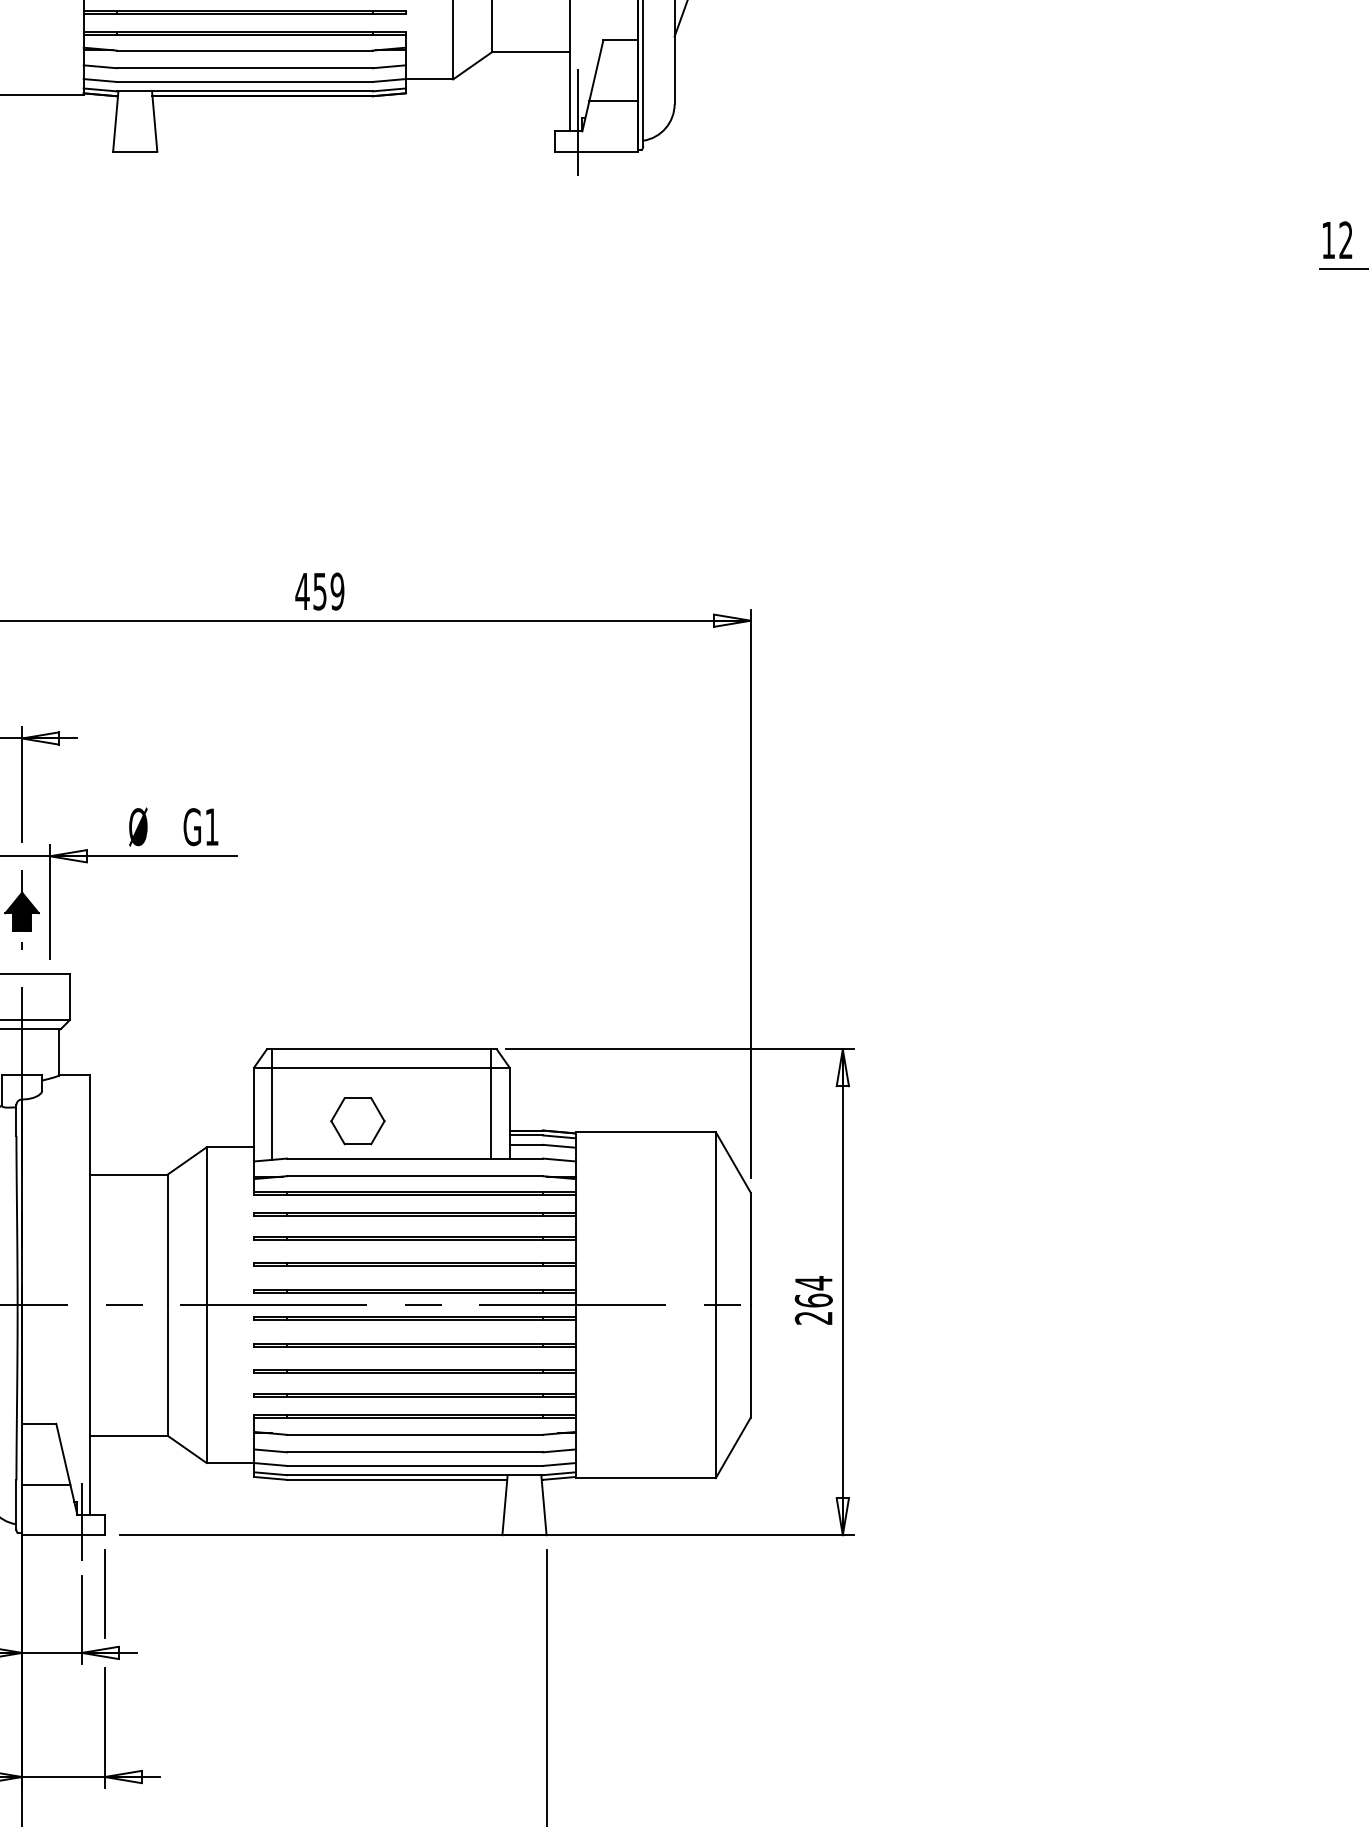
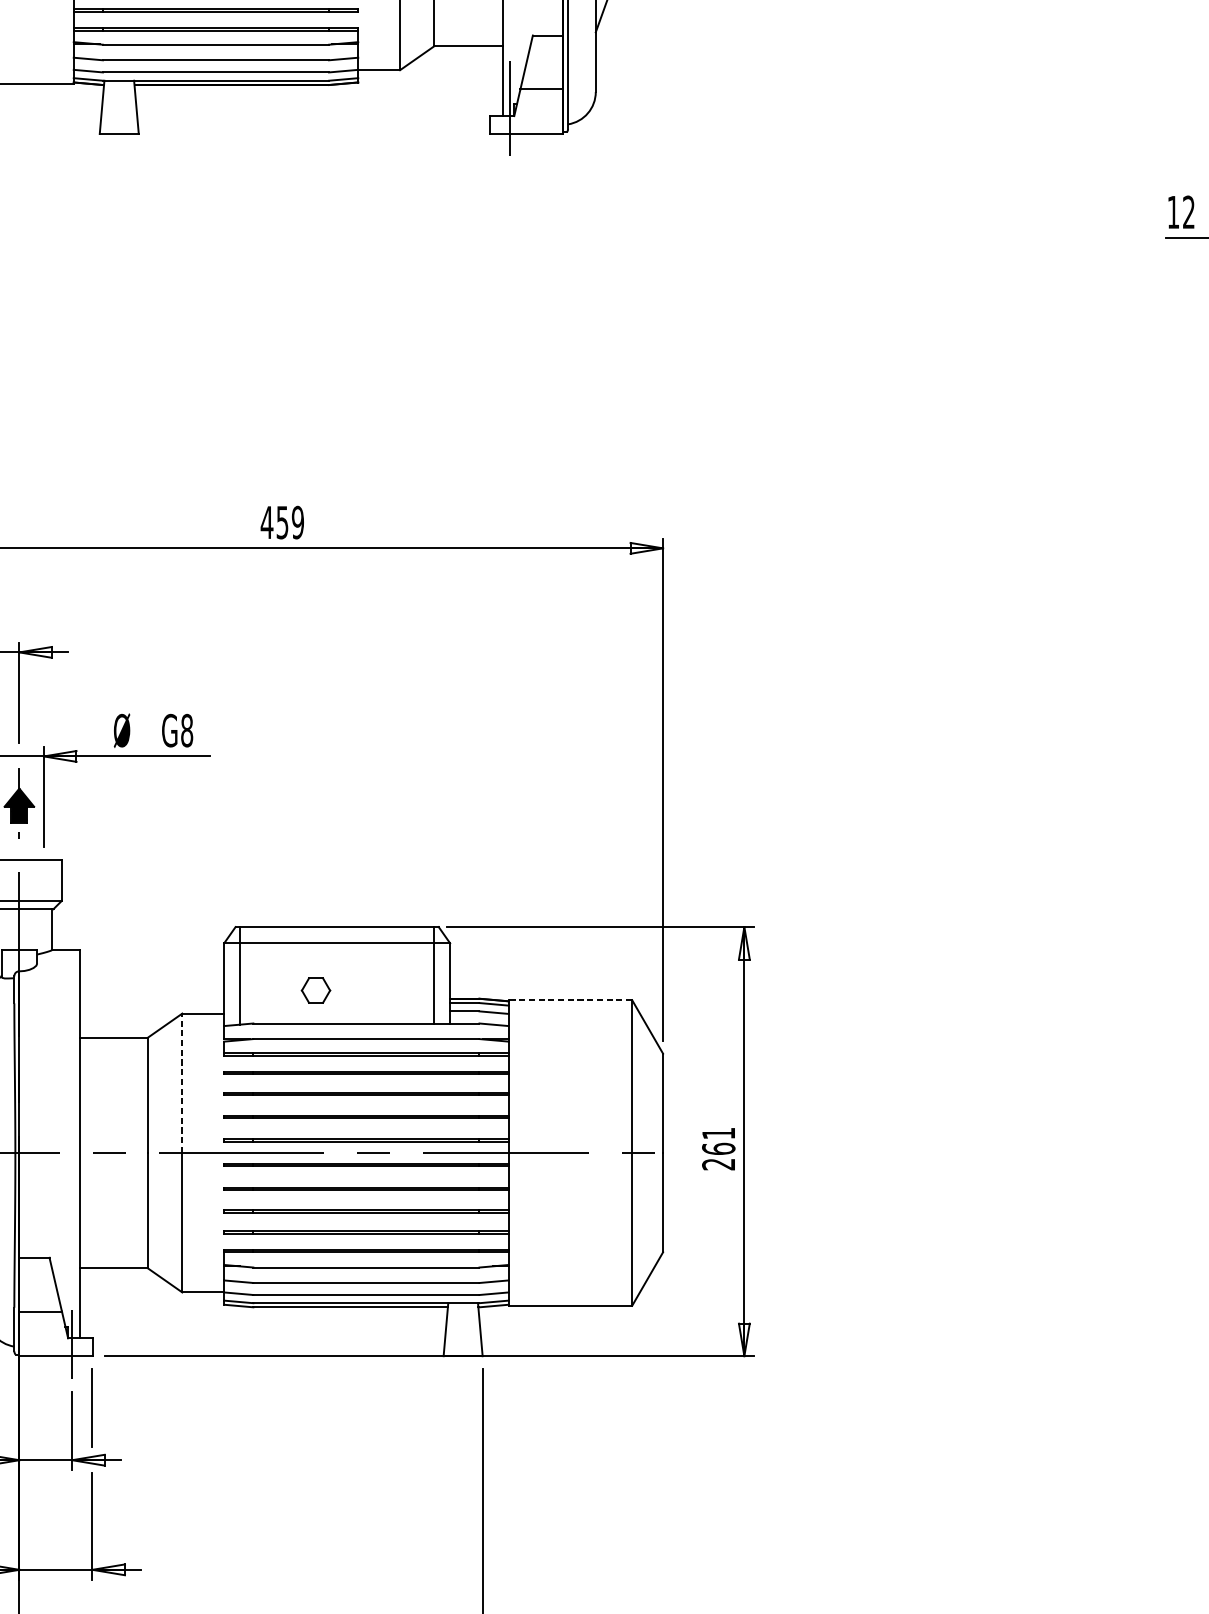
text: (211, 827) -> (186, 731), G1 -> G8
part: (357, 1121) -> (315, 990), size x0.6
line: (645, 1132) -> (570, 1000), solid -> dashed
line: (206, 1226) -> (182, 1083), solid -> dashed
text: (813, 1283) -> (718, 1133), 264 -> 261

